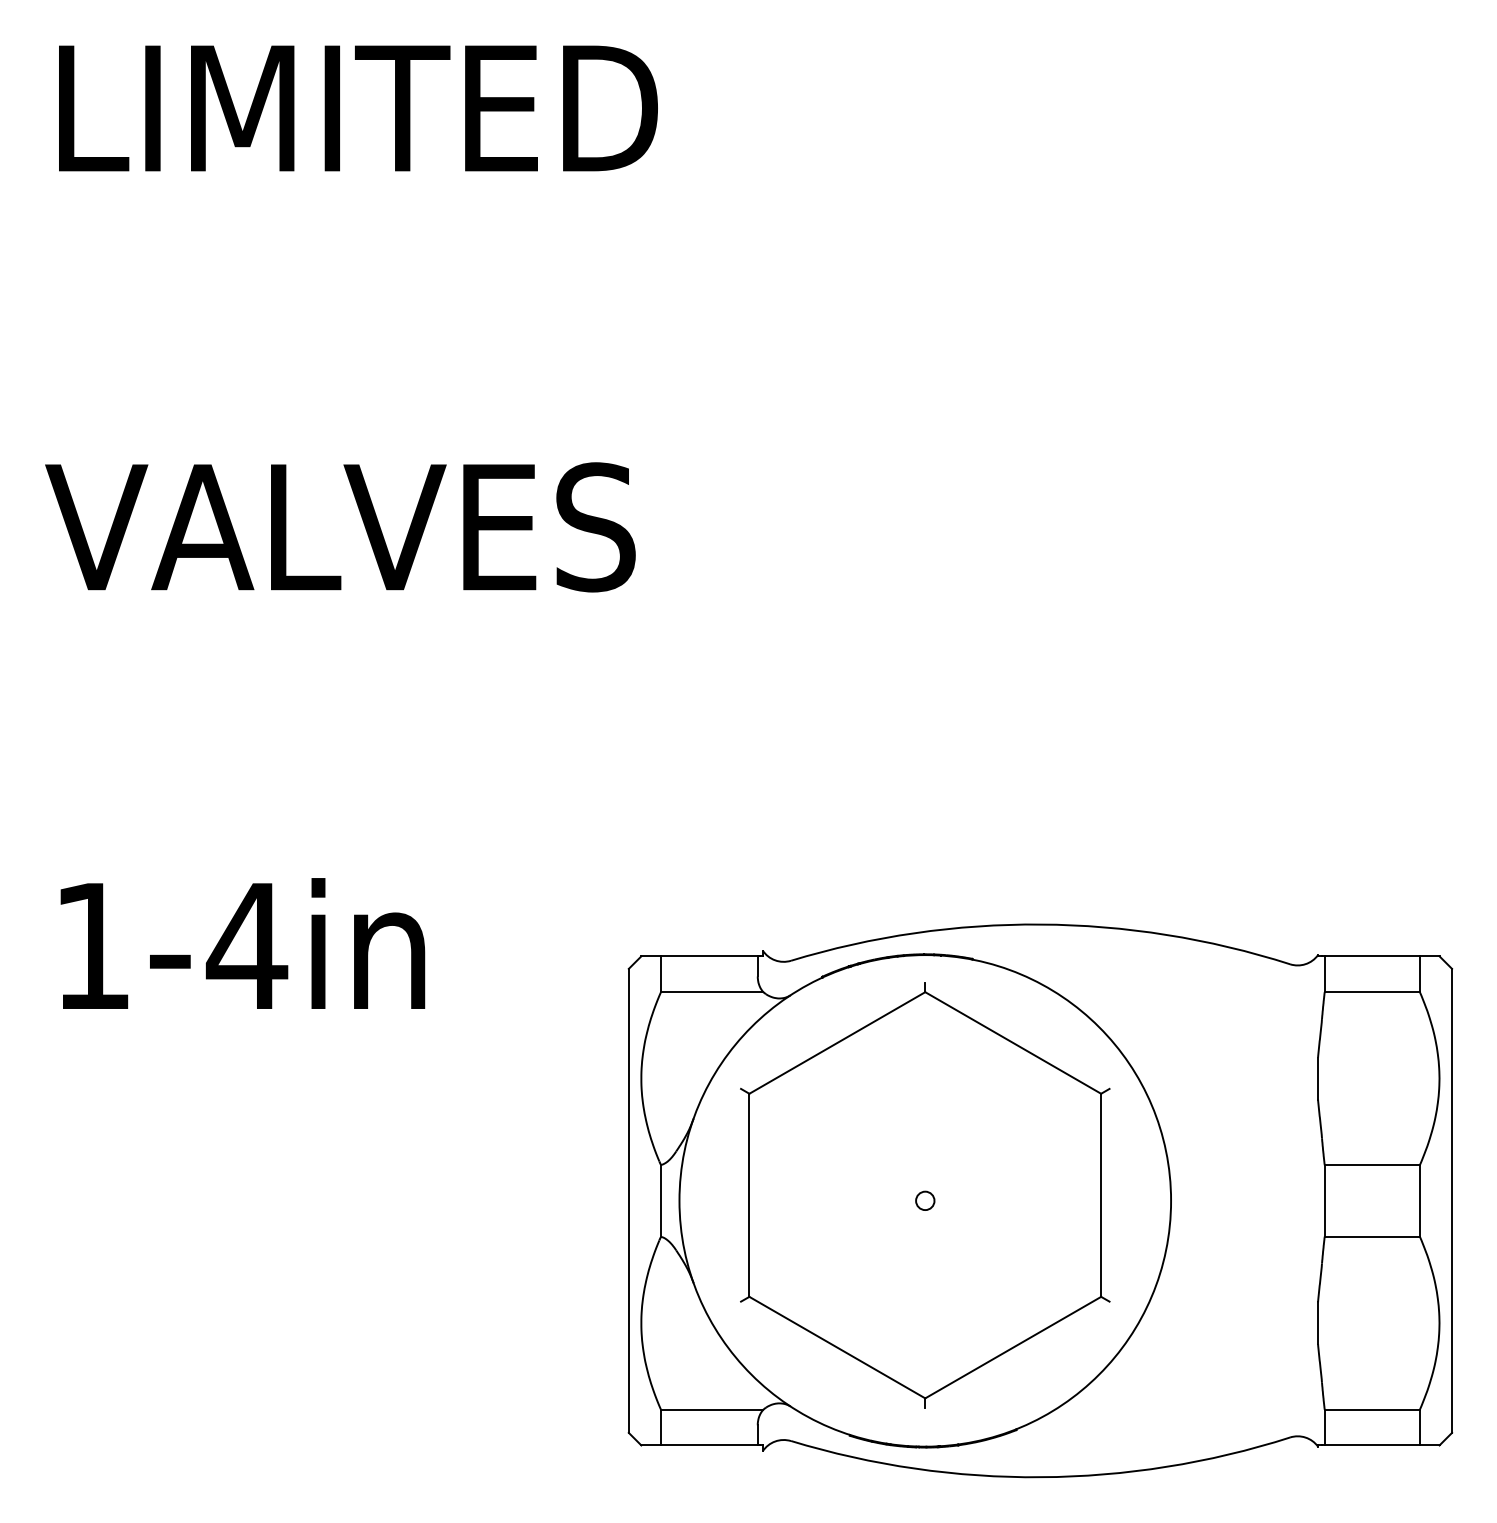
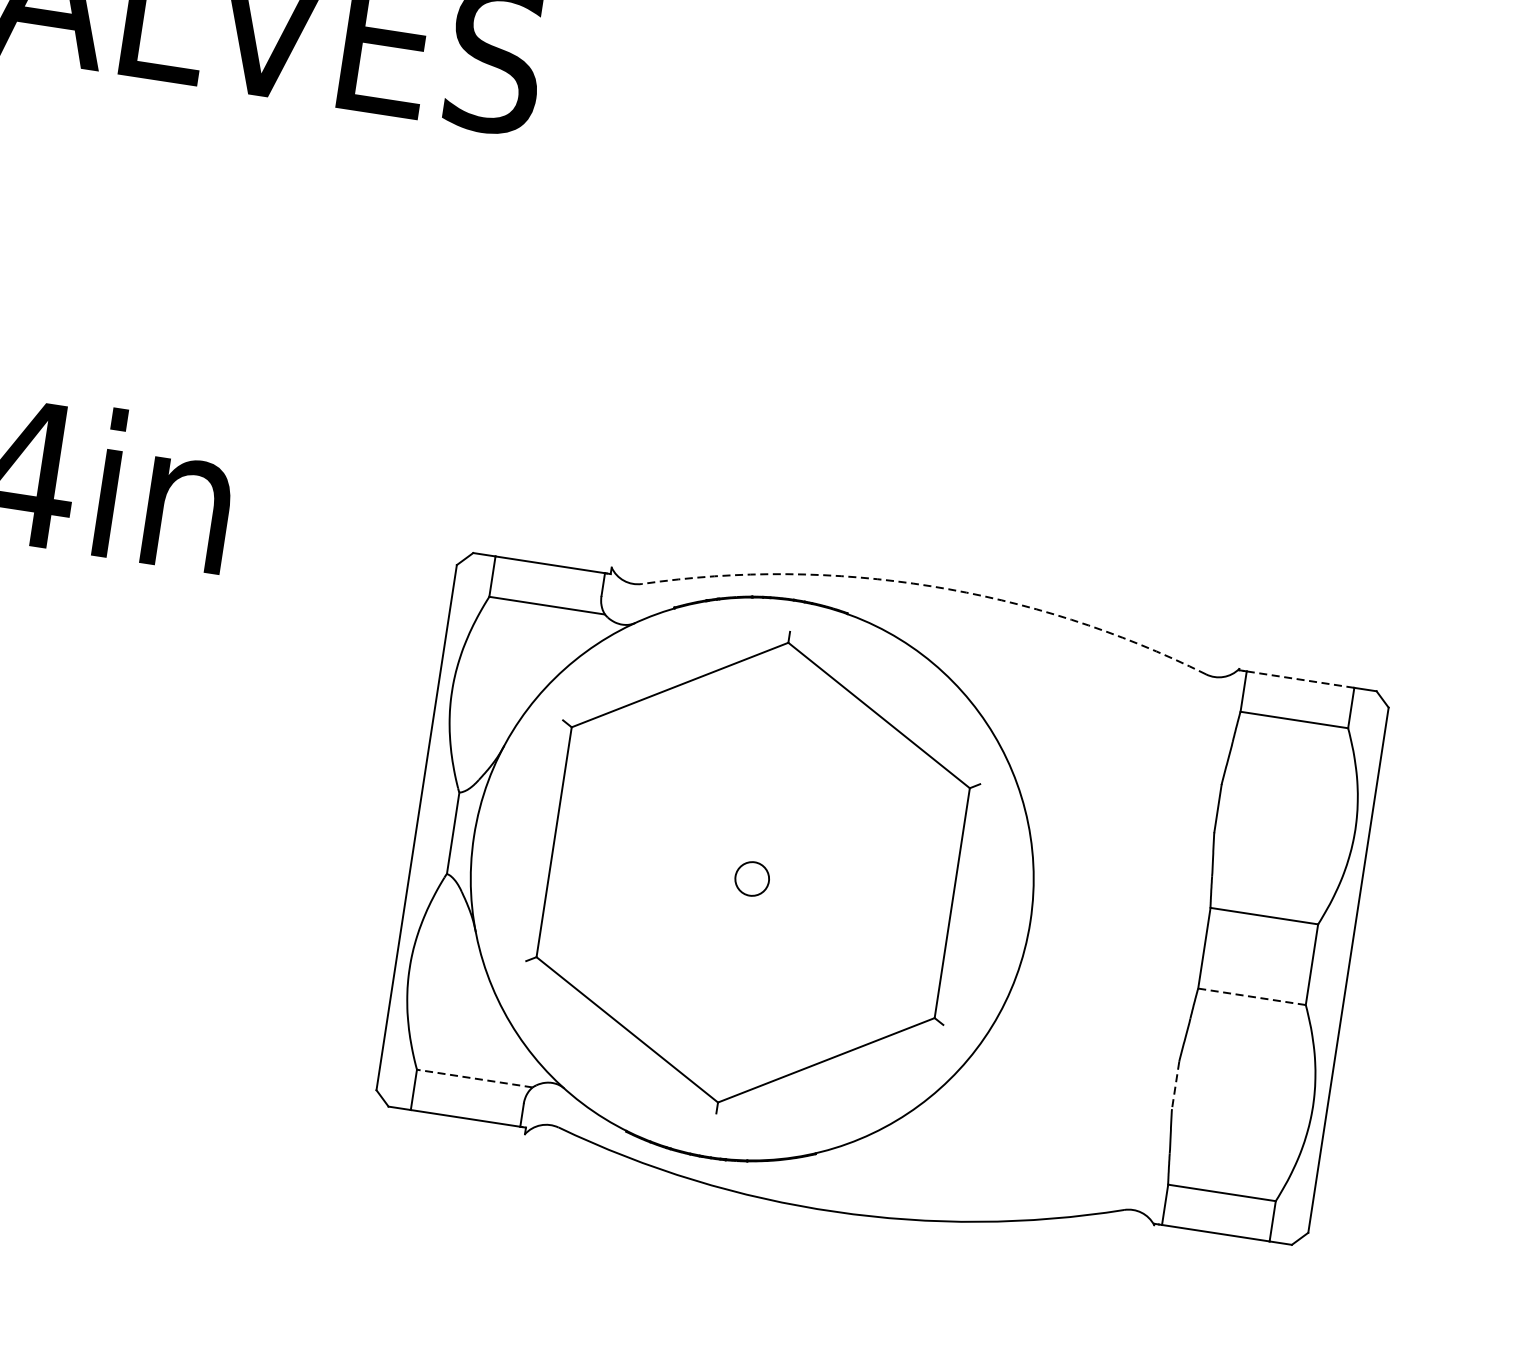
arc: (1040, 924) -> (930, 586), solid -> dashed
line: (1372, 956) -> (1300, 679), solid -> dashed
circle: (925, 1200) -> (752, 878), size x1.6
line: (1372, 1236) -> (1252, 996), solid -> dashed
line: (1318, 1323) -> (1176, 1085), solid -> dashed
line: (711, 1409) -> (474, 1078), solid -> dashed

